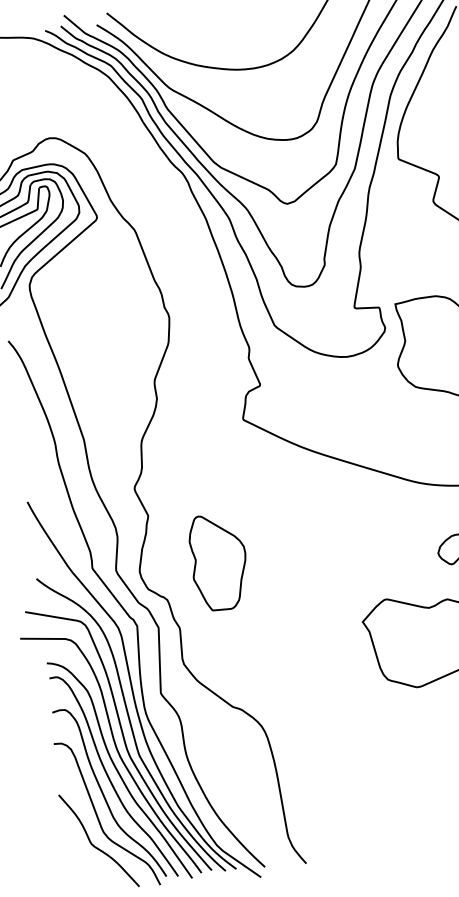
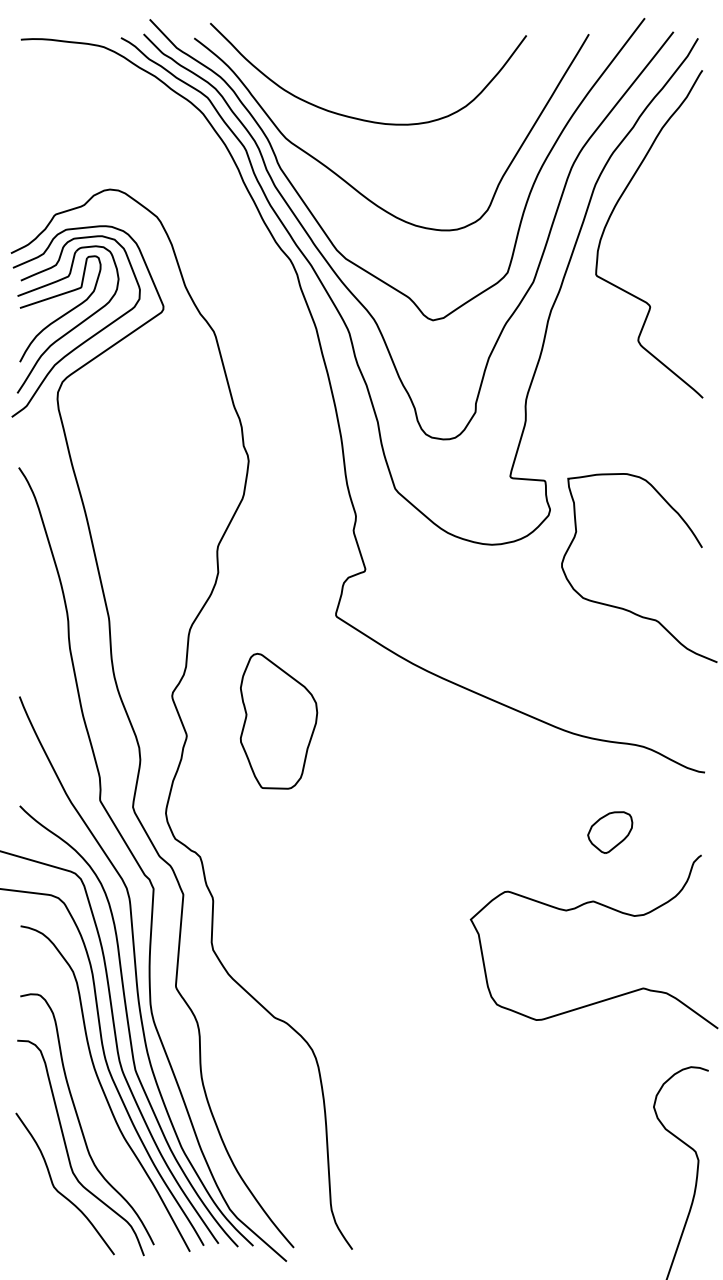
part: (218, 561) -> (278, 720), moved
curve: (109, 778) -> (90, 1098), removed

